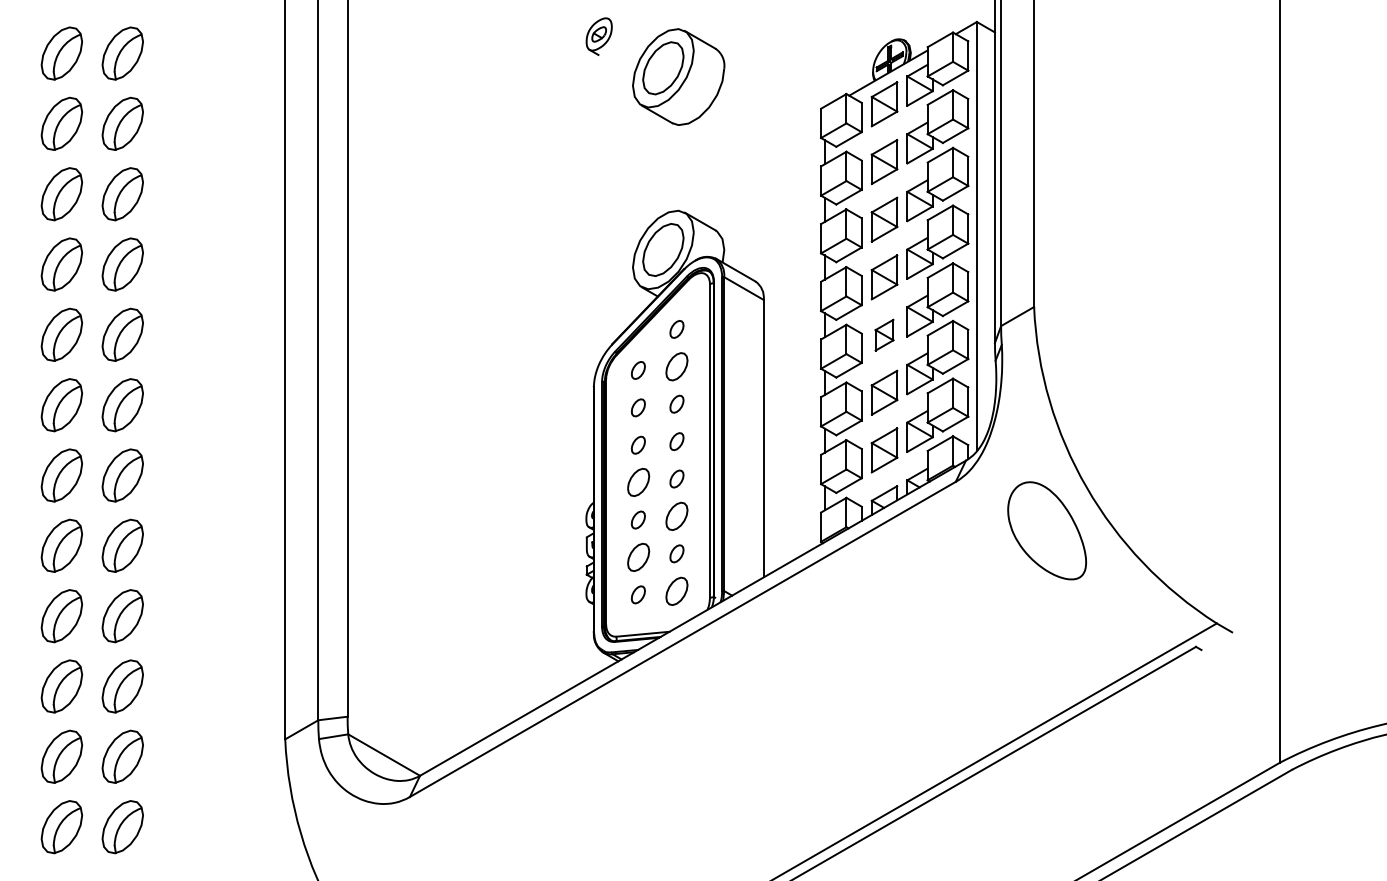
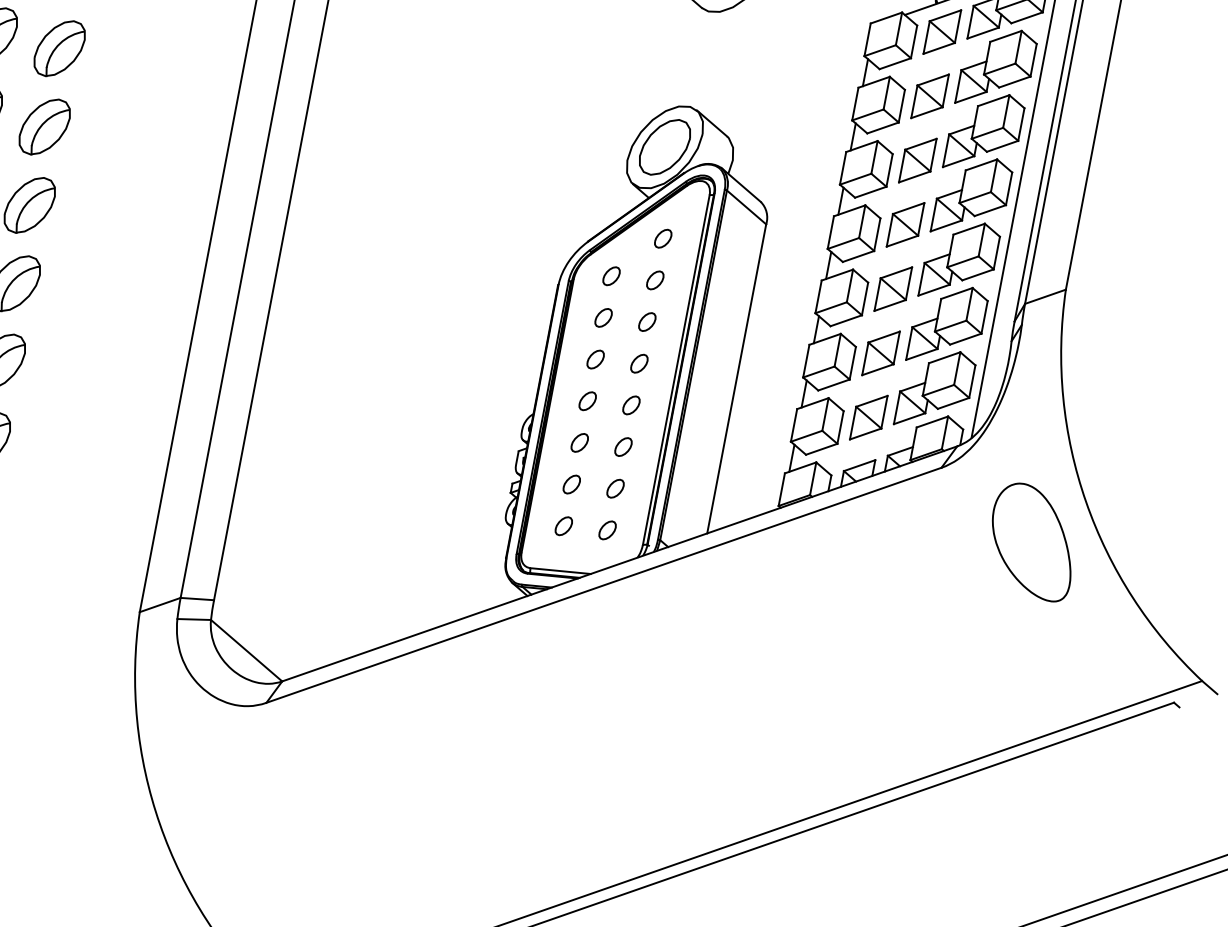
part: (884, 335) -> (893, 289), size x1.43
part: (676, 366) -> (654, 279), size x0.62
part: (637, 482) -> (586, 400), size x0.62
part: (676, 516) -> (622, 447), size x0.62
part: (637, 557) -> (570, 484), size x0.62
part: (676, 590) -> (607, 529), size x0.62

